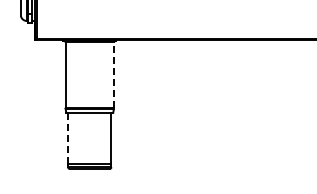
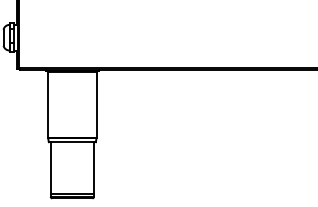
line: (113, 74) -> (96, 104), dashed -> solid
line: (67, 137) -> (50, 167), dashed -> solid

